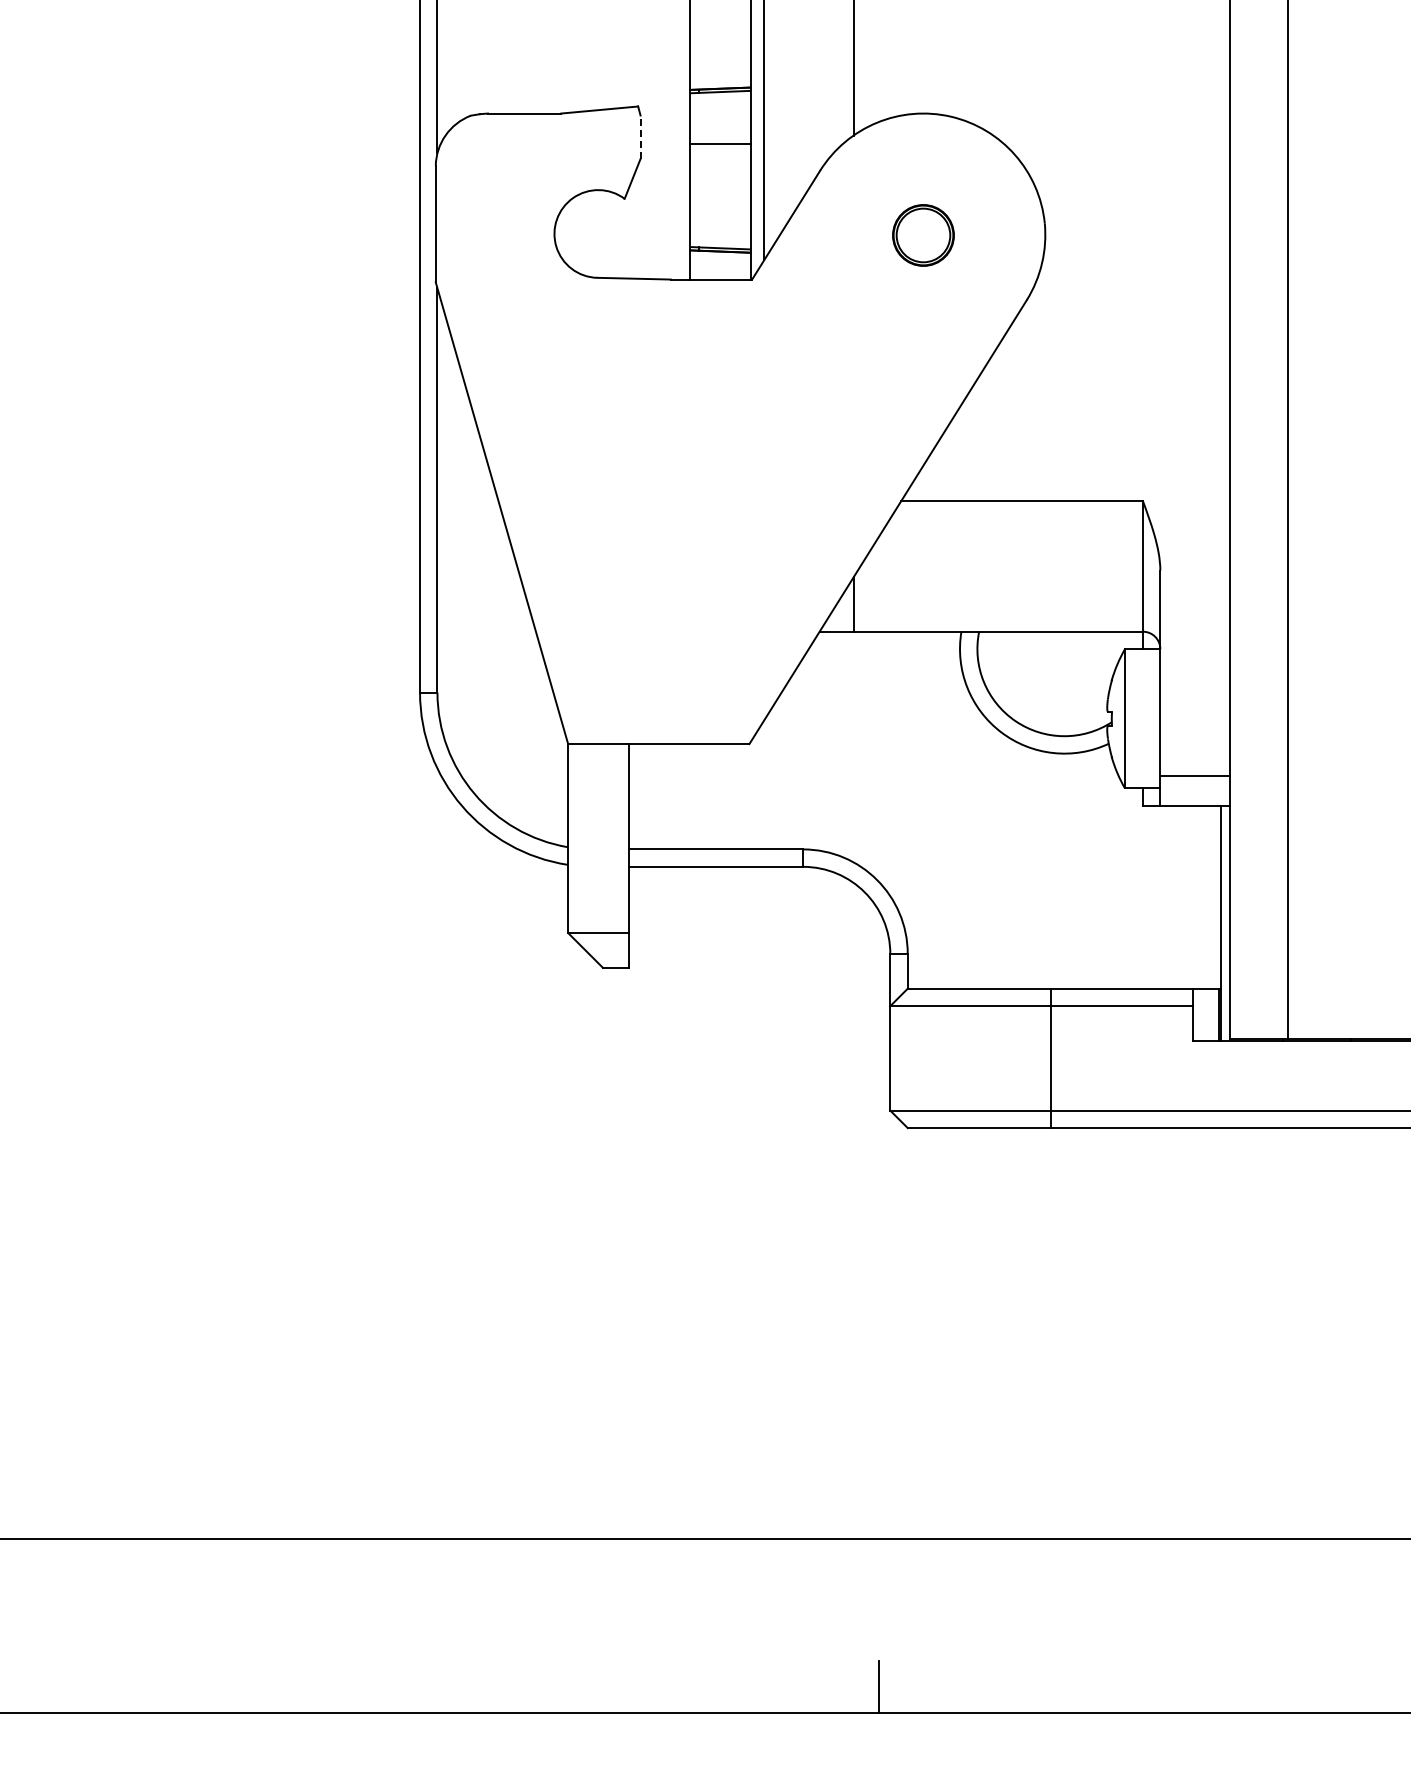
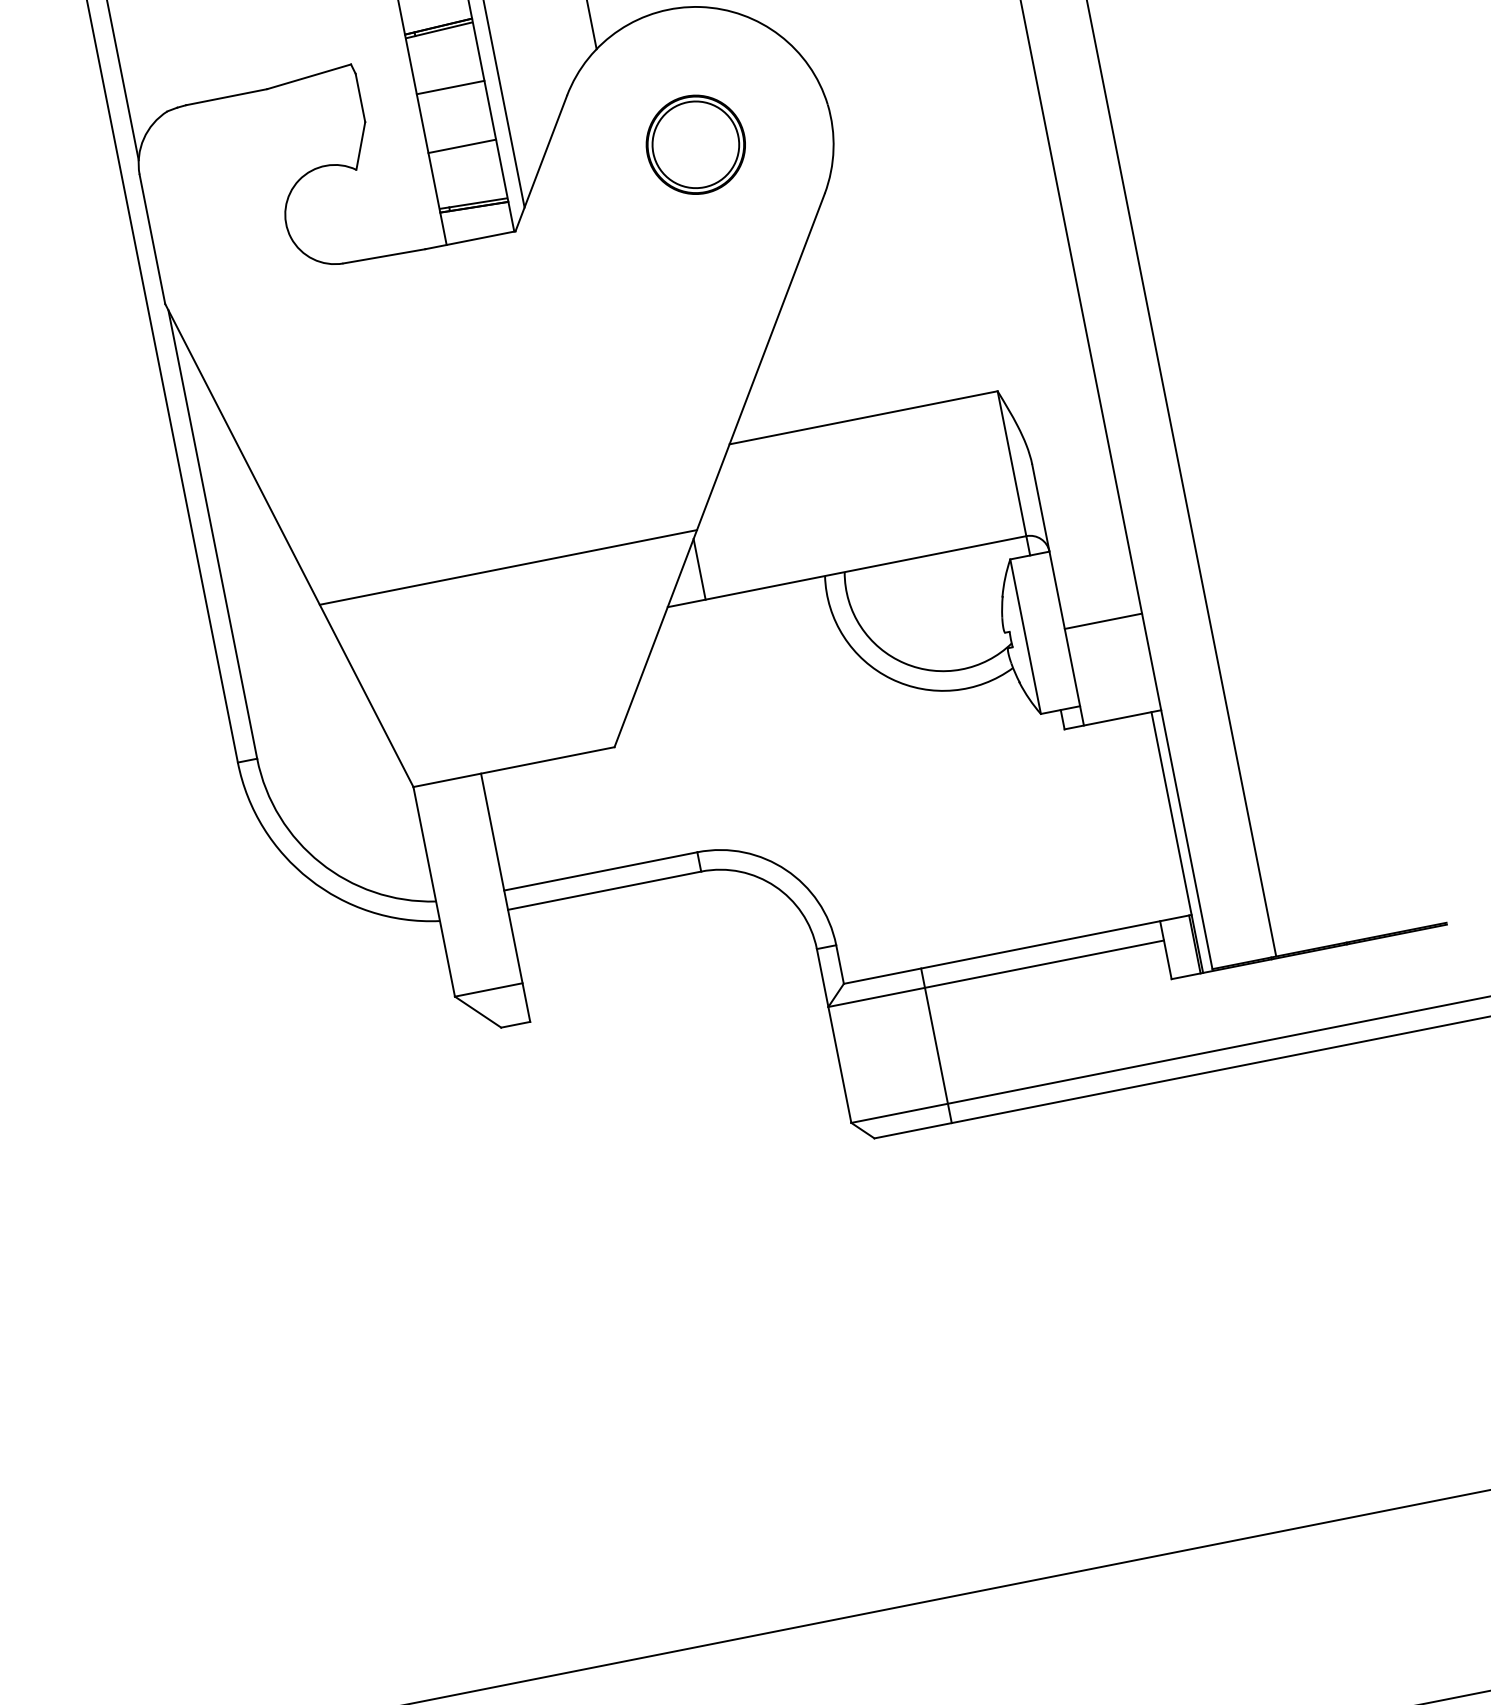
line: (640, 137) -> (360, 98), dashed -> solid
line: (720, 196) -> (462, 146), added
part: (923, 235) -> (695, 144), size x1.43
line: (688, 569) -> (508, 566), added
line: (1195, 775) -> (1103, 620), moved
line: (1051, 1058) -> (936, 1045), moved

